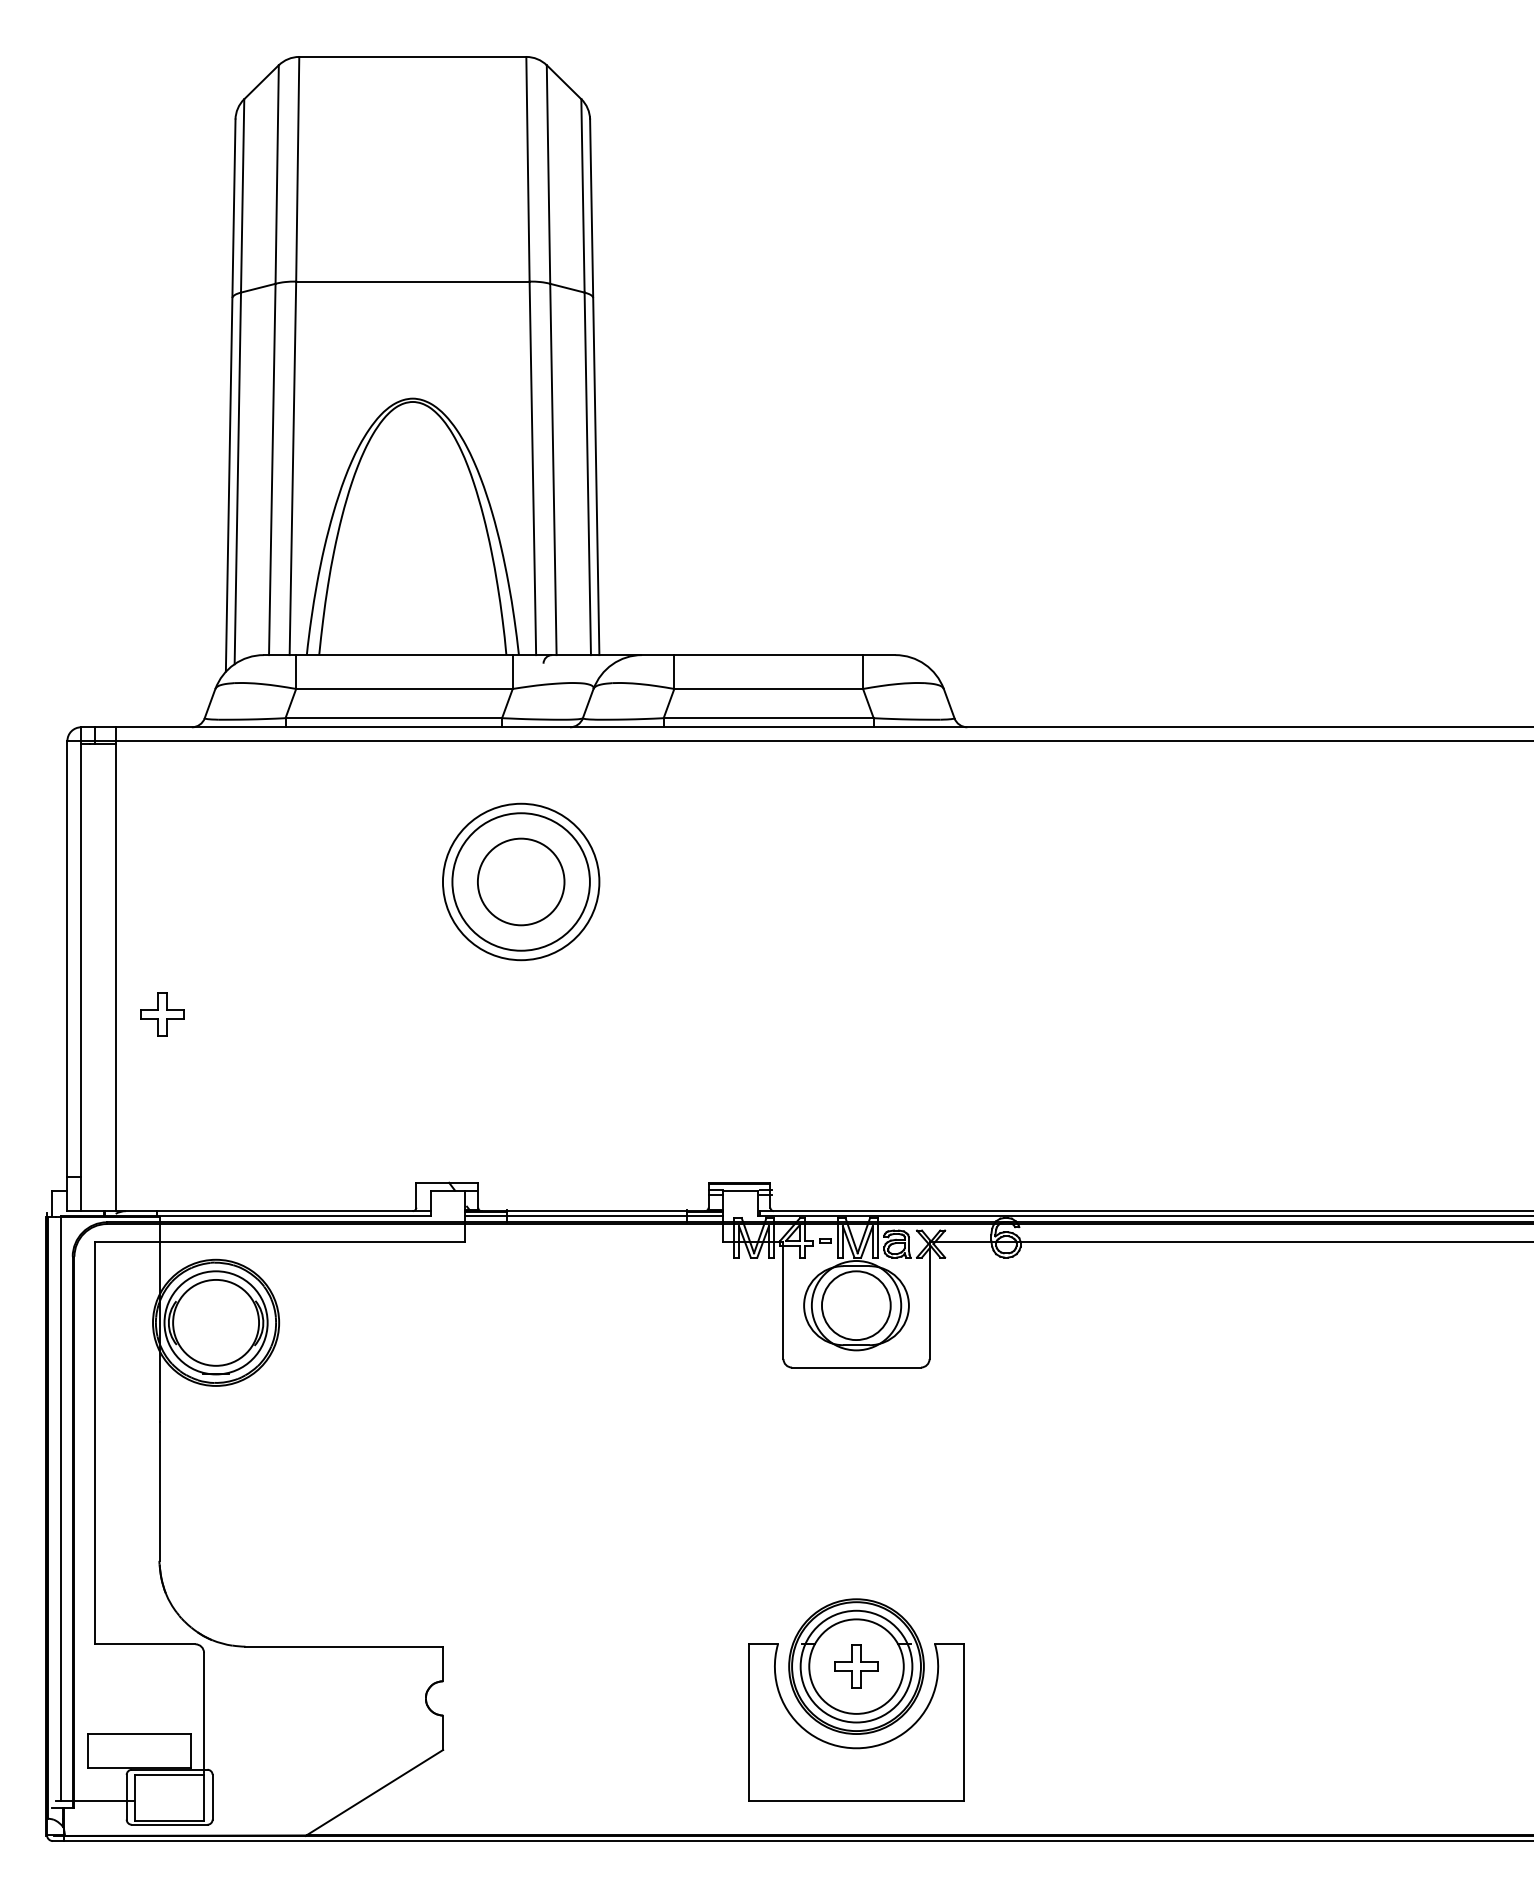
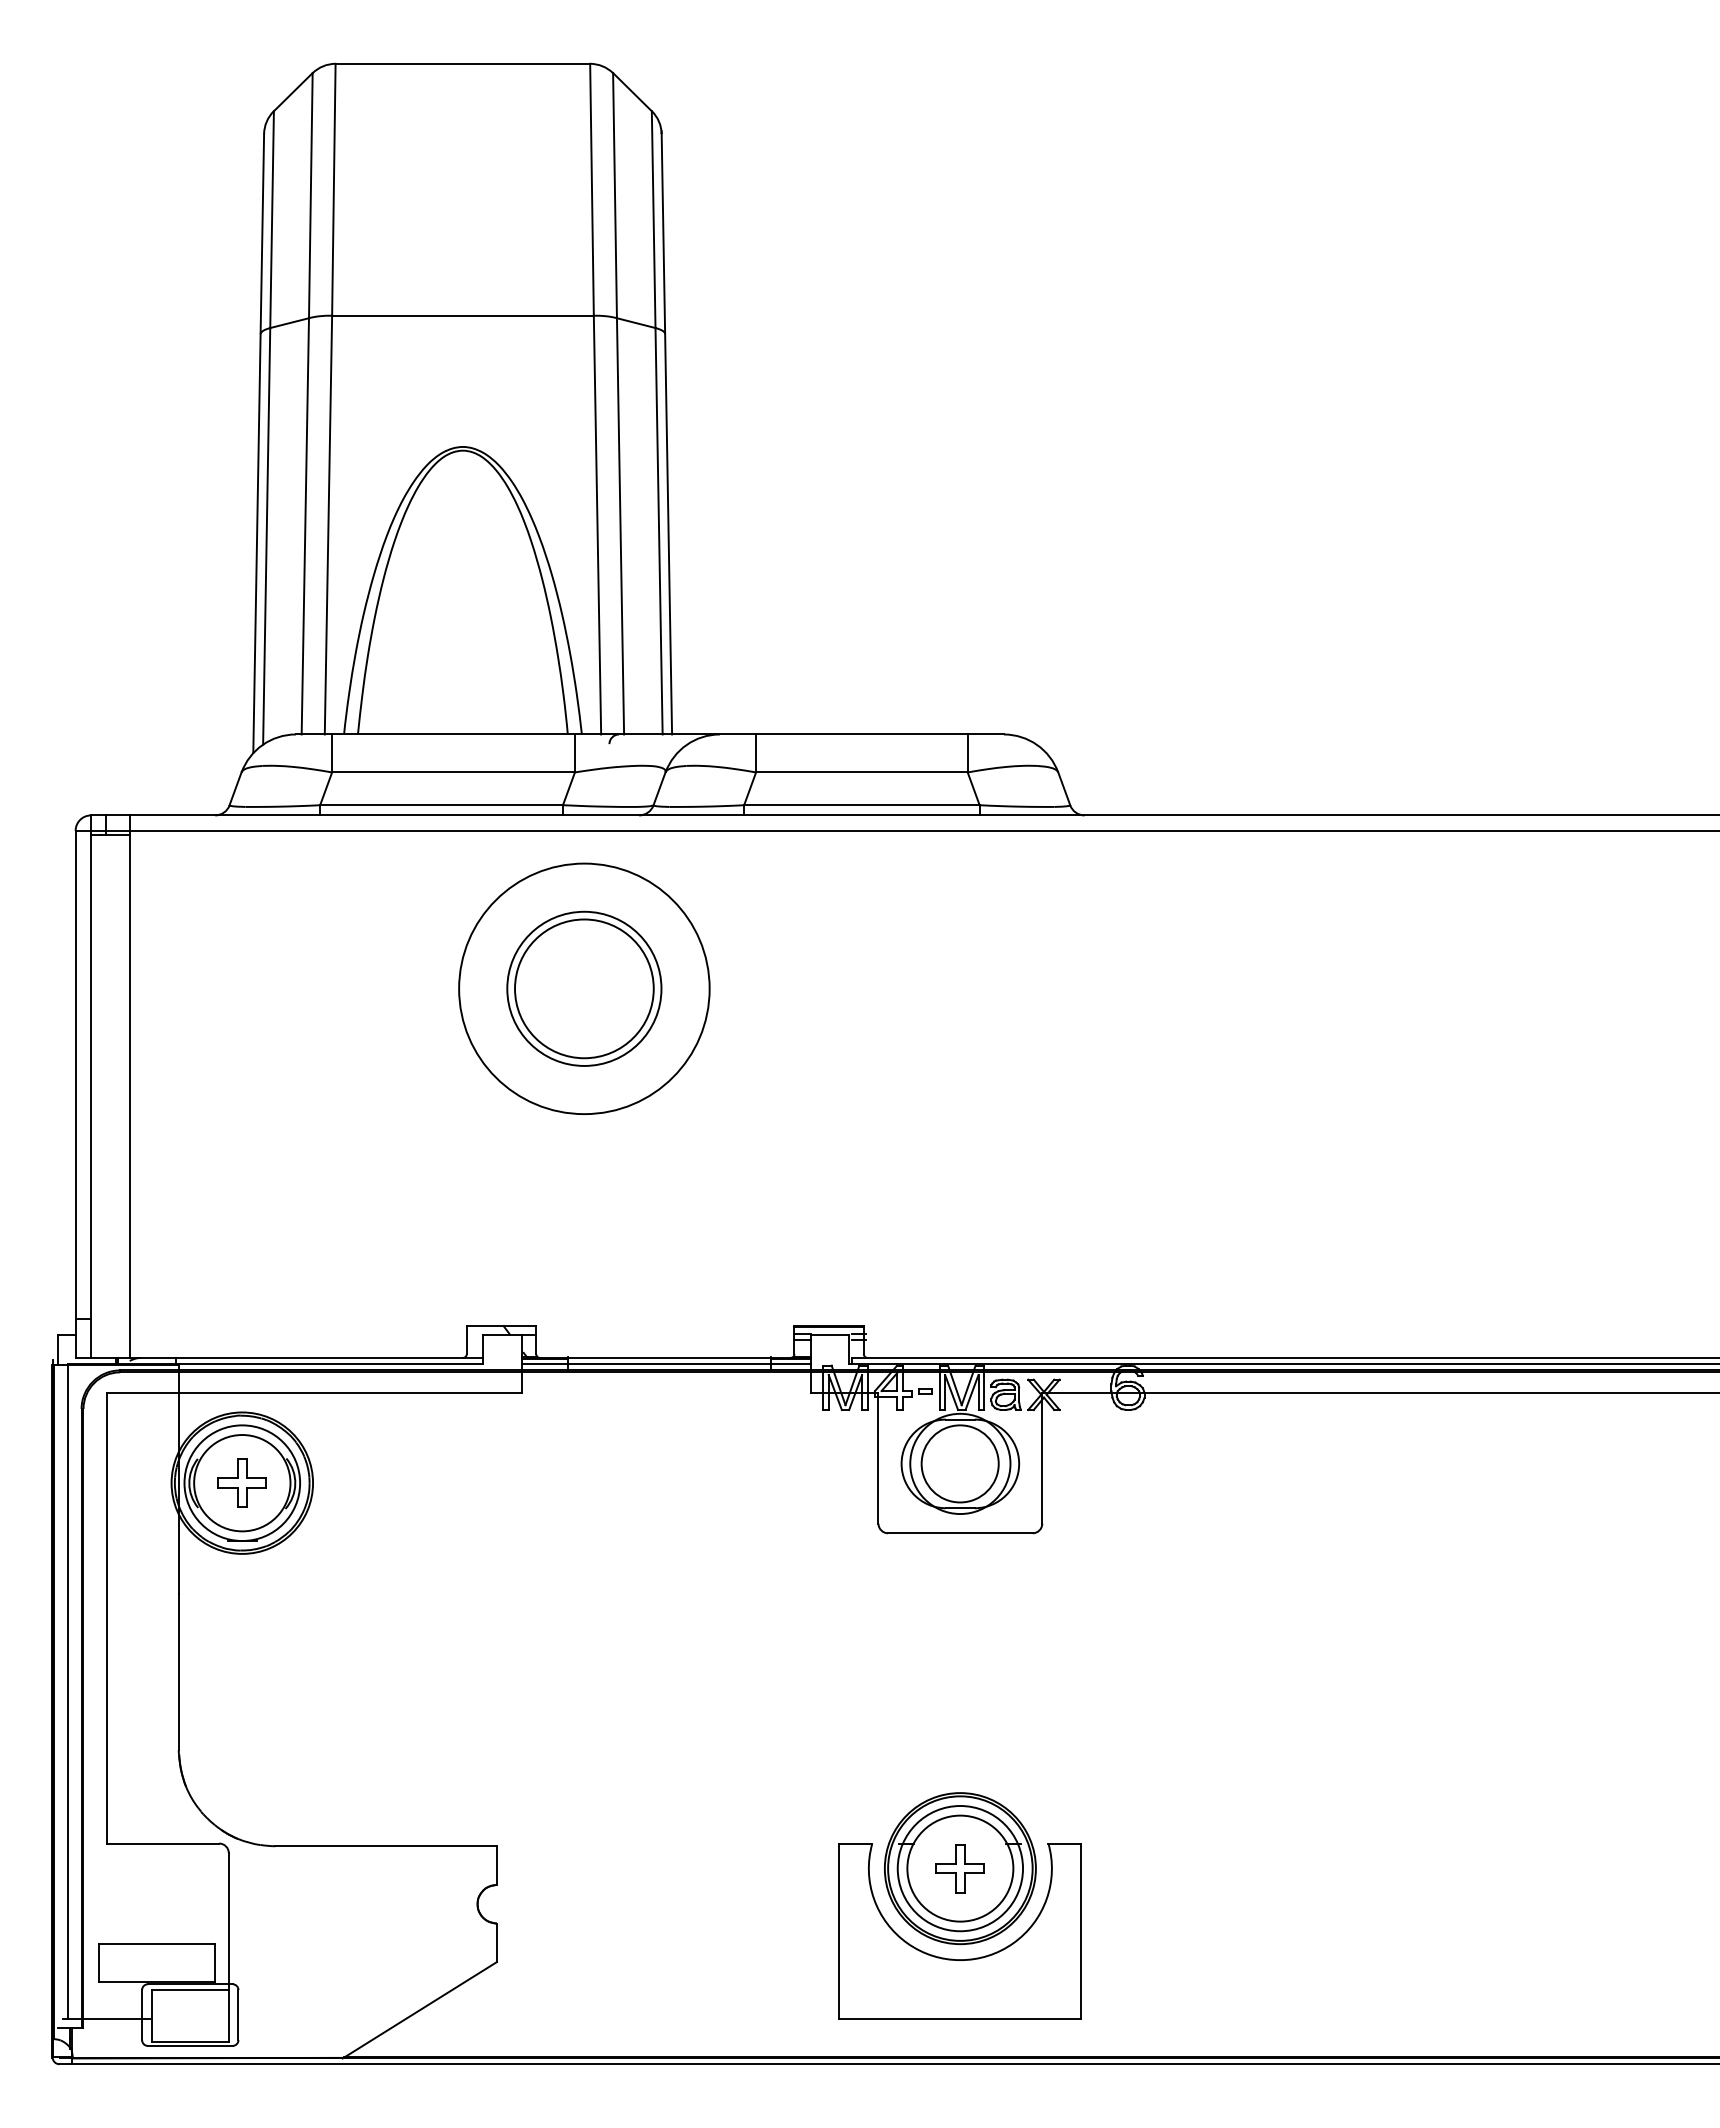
circle: (521, 881) -> (584, 988), size x1.43
circle: (521, 881) -> (584, 988), size x1.43
part: (161, 1013) -> (241, 1482), moved

